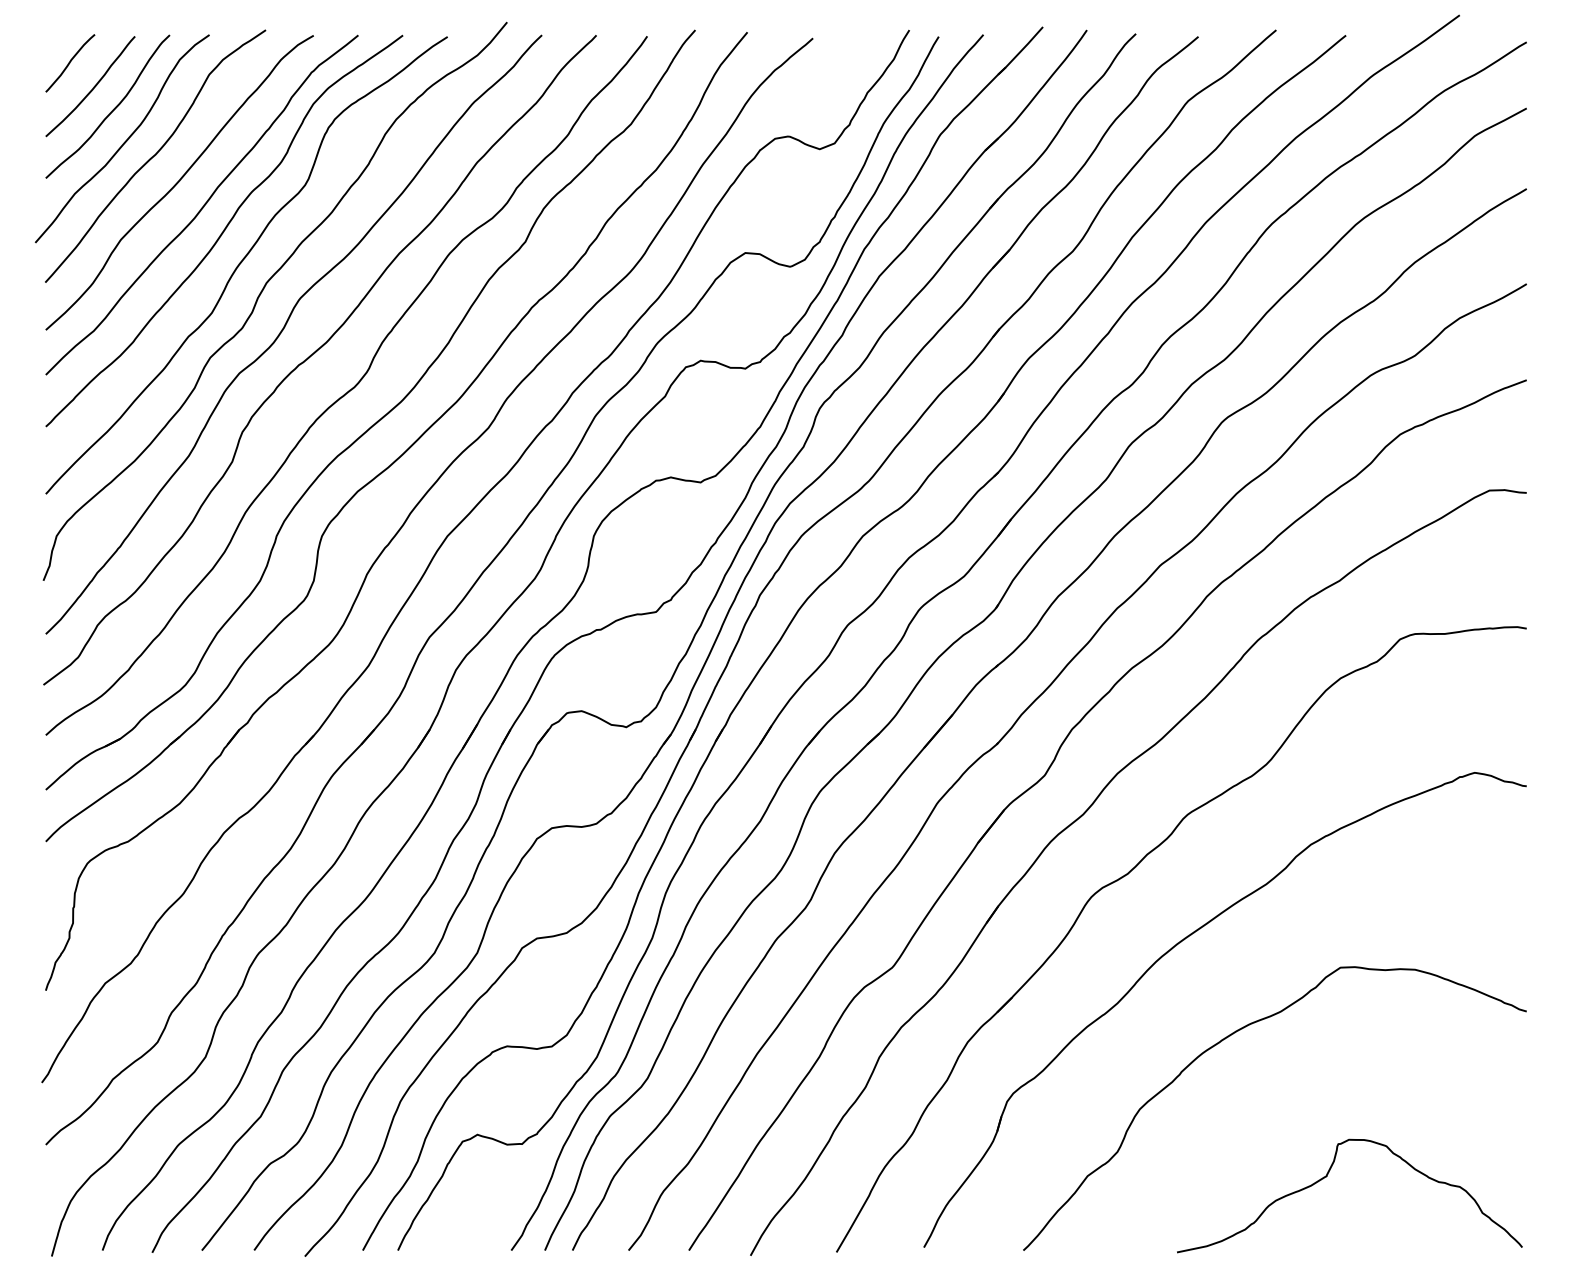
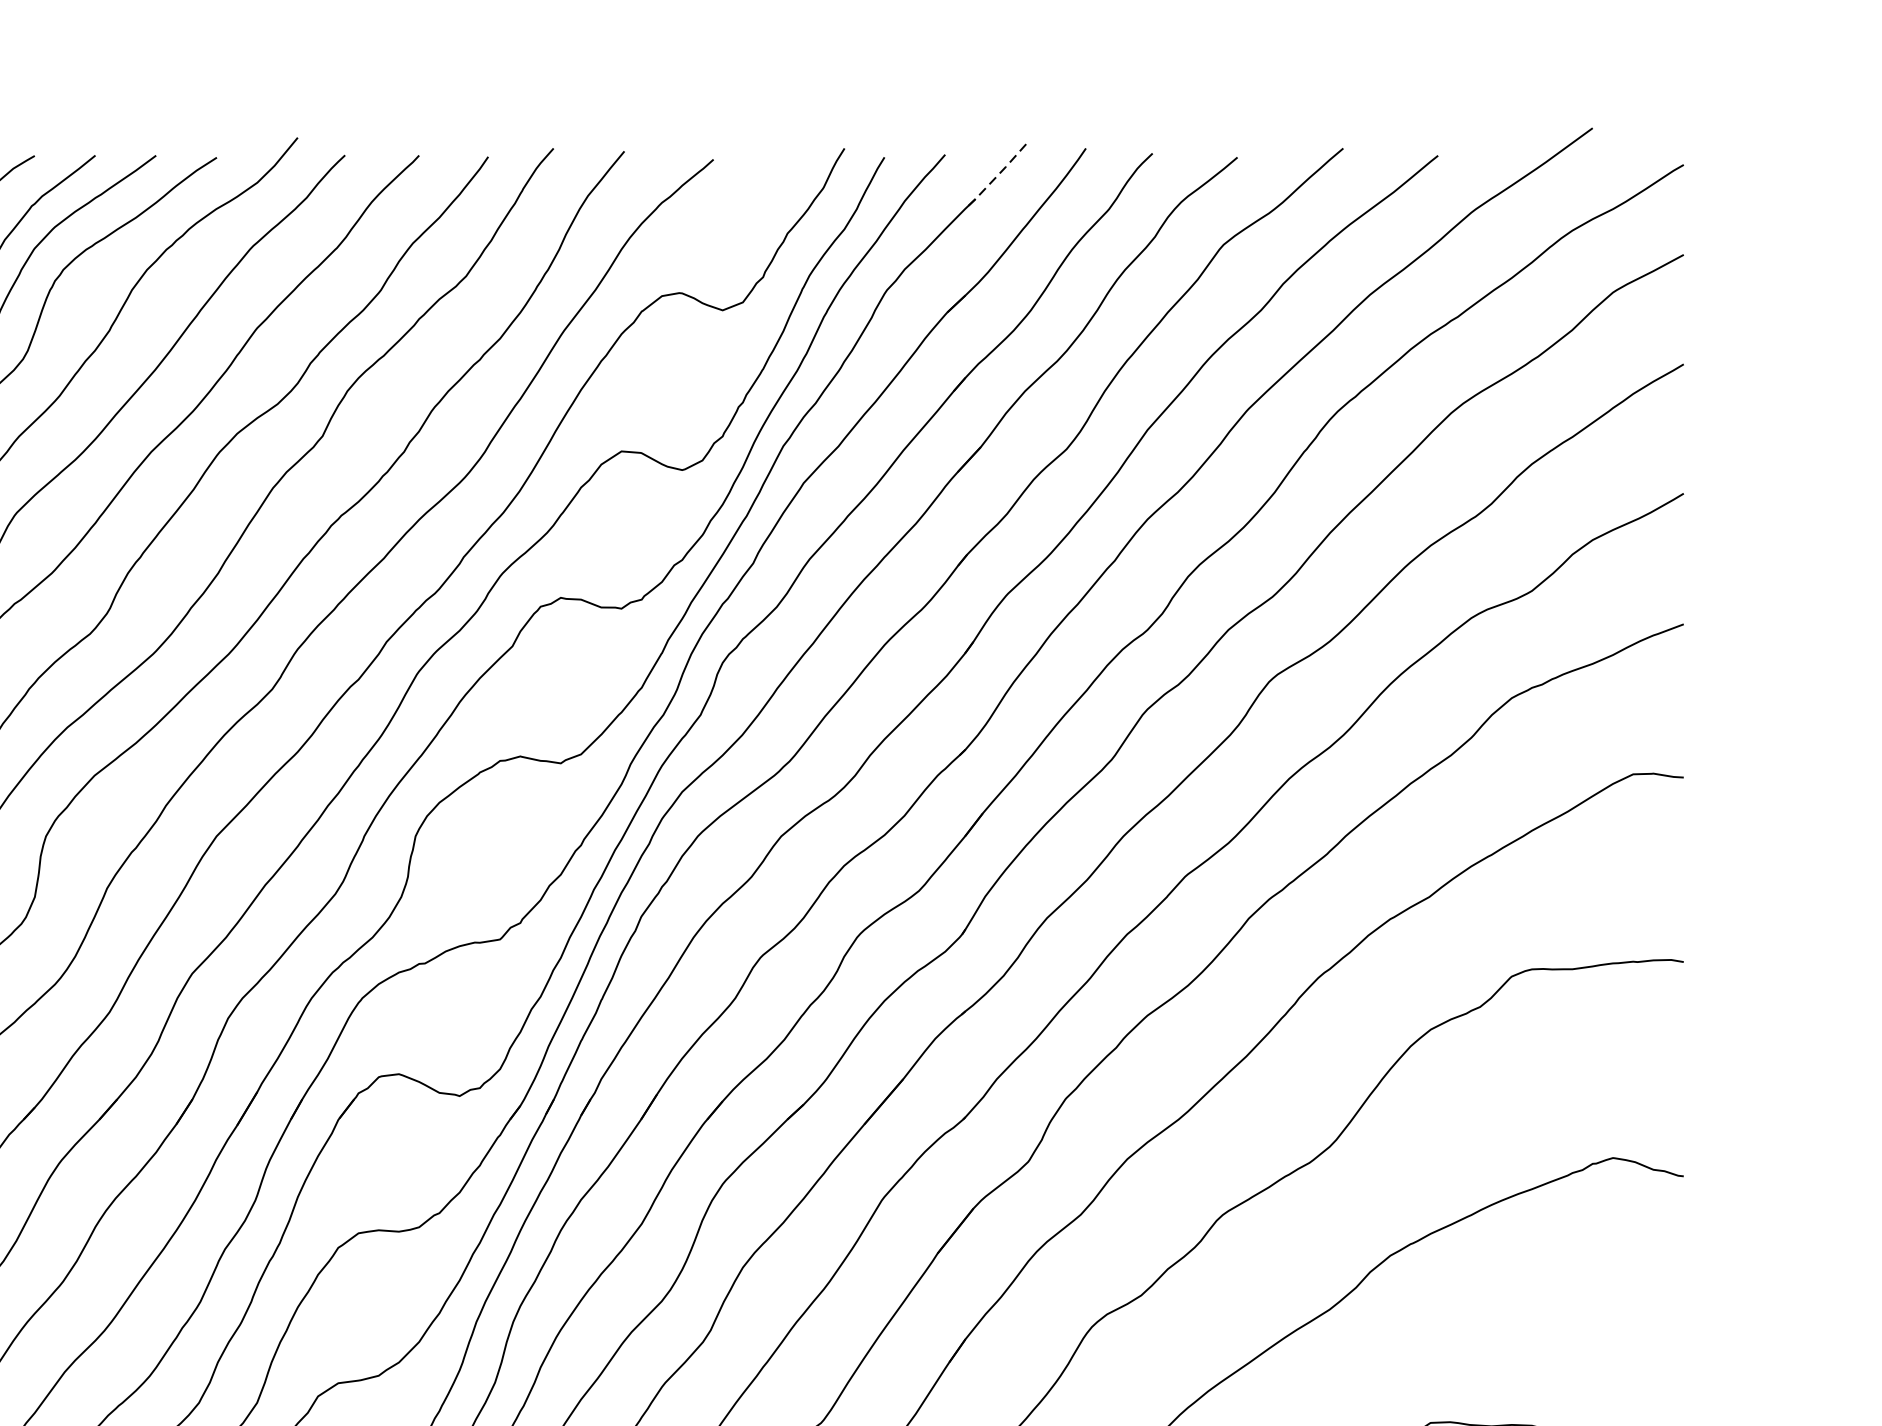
line: (1020, 51) -> (995, 177), solid -> dashed

